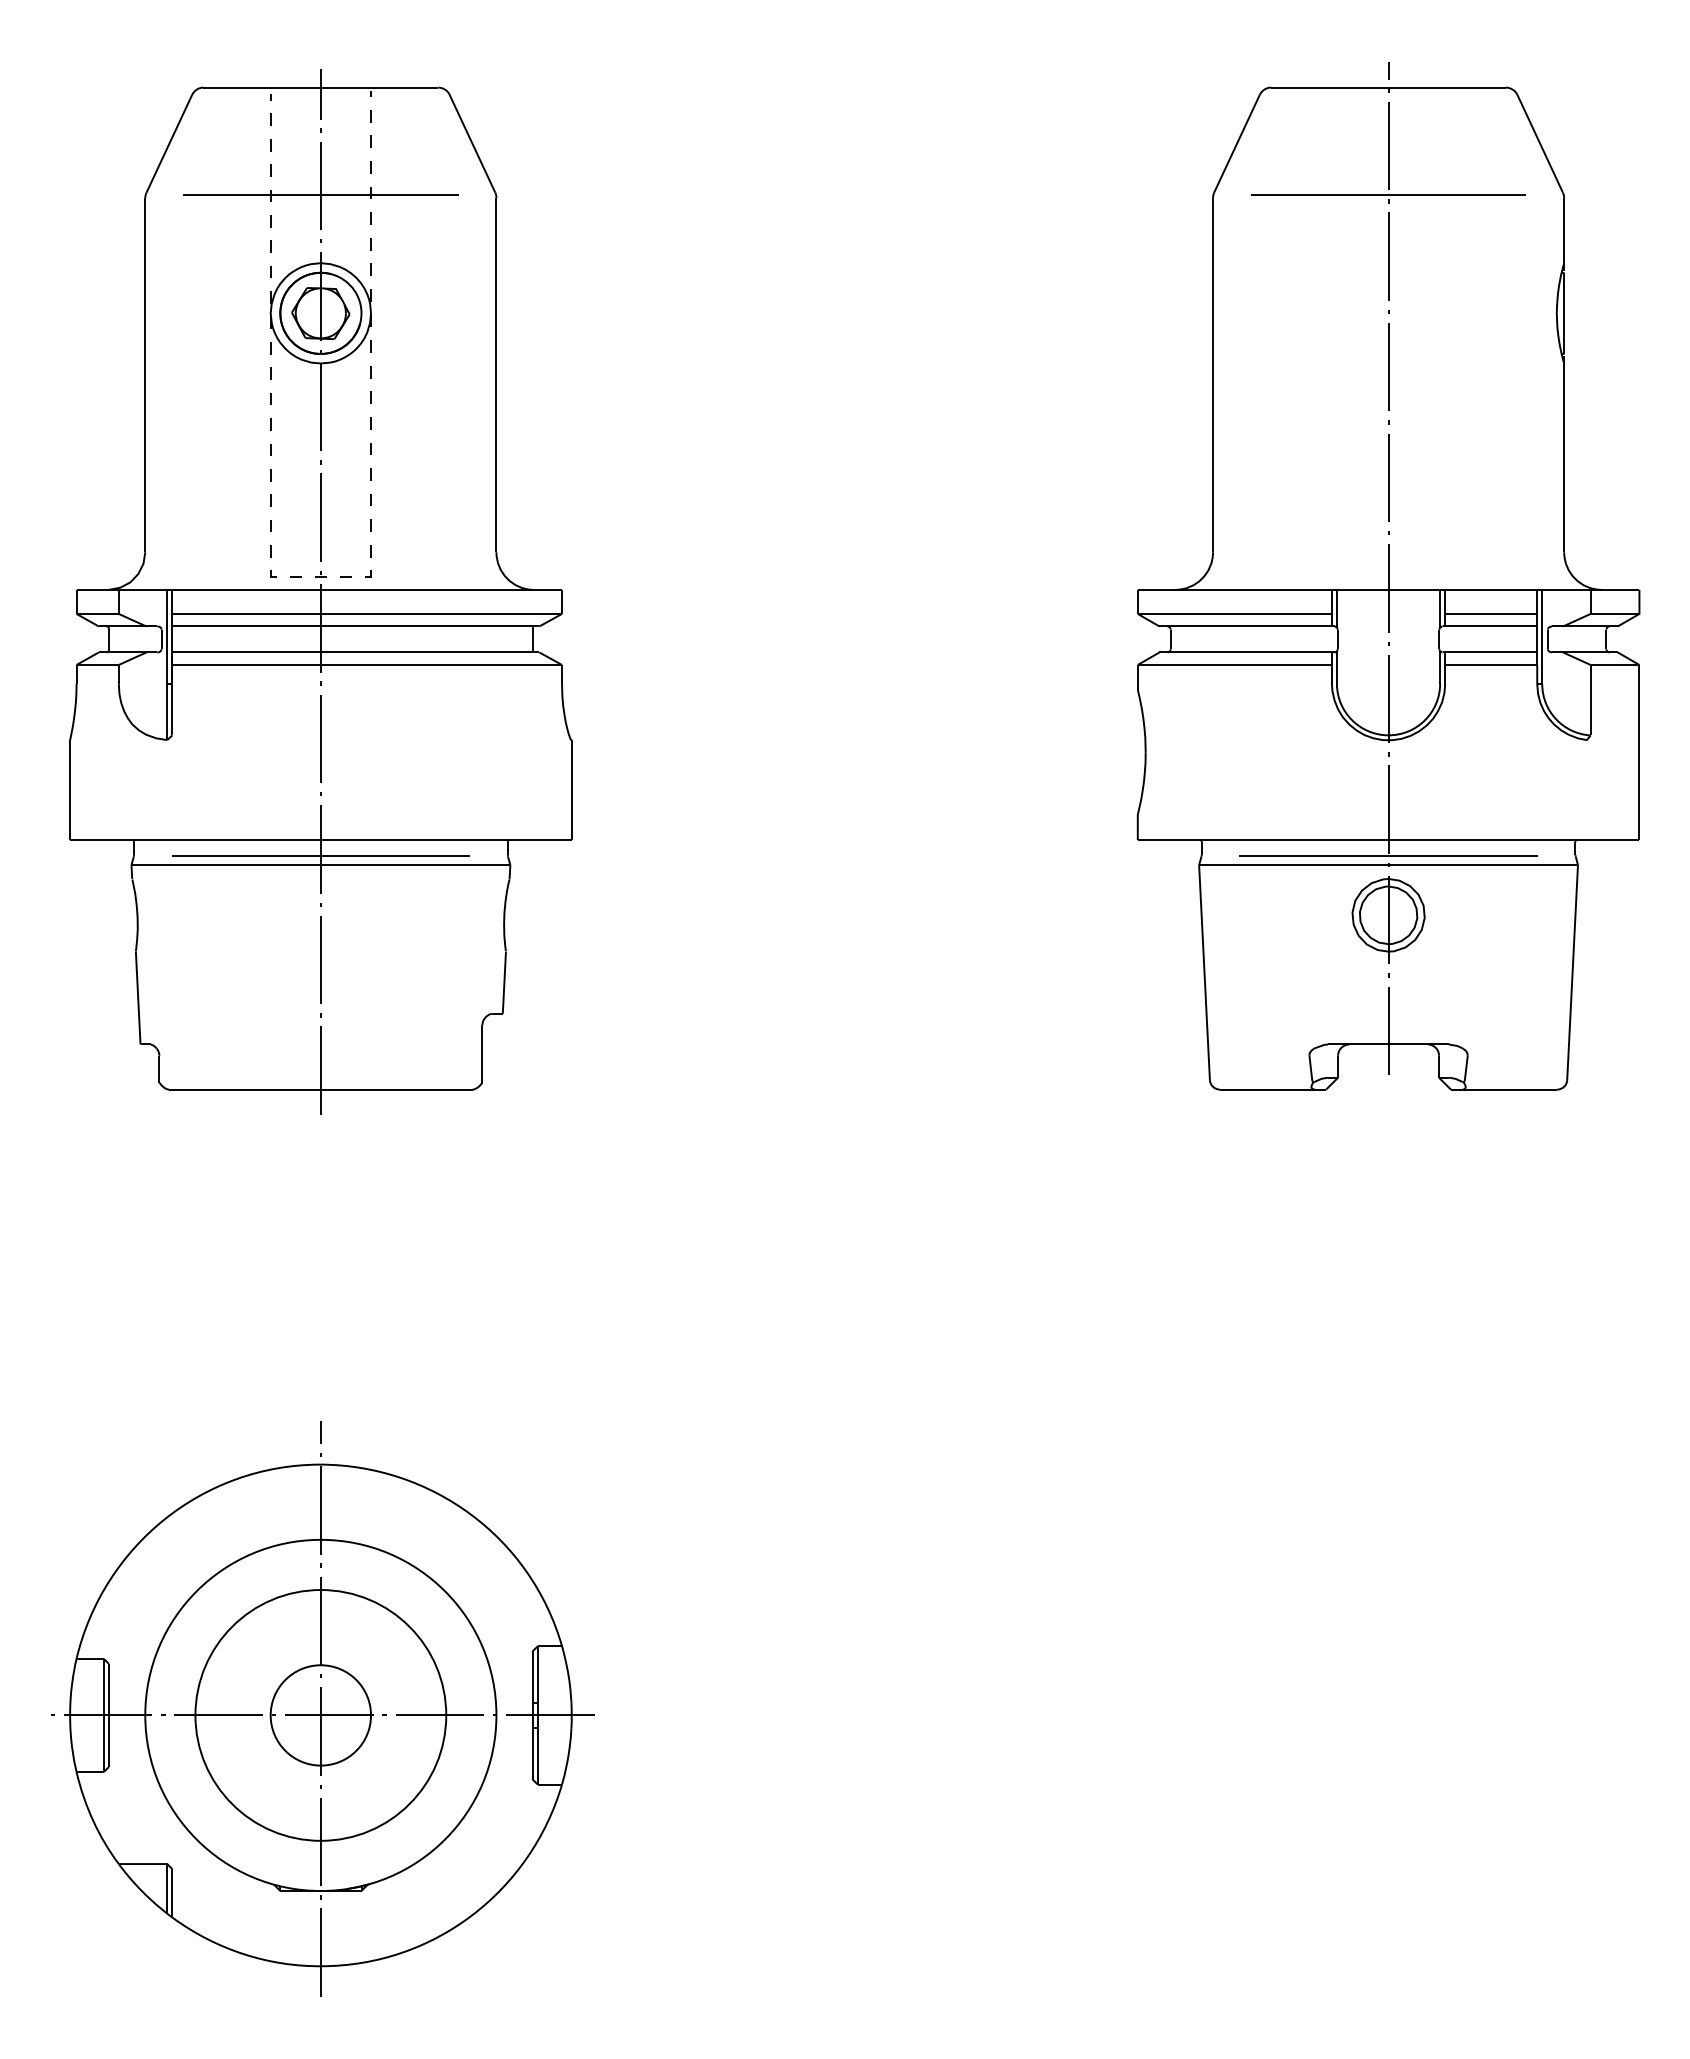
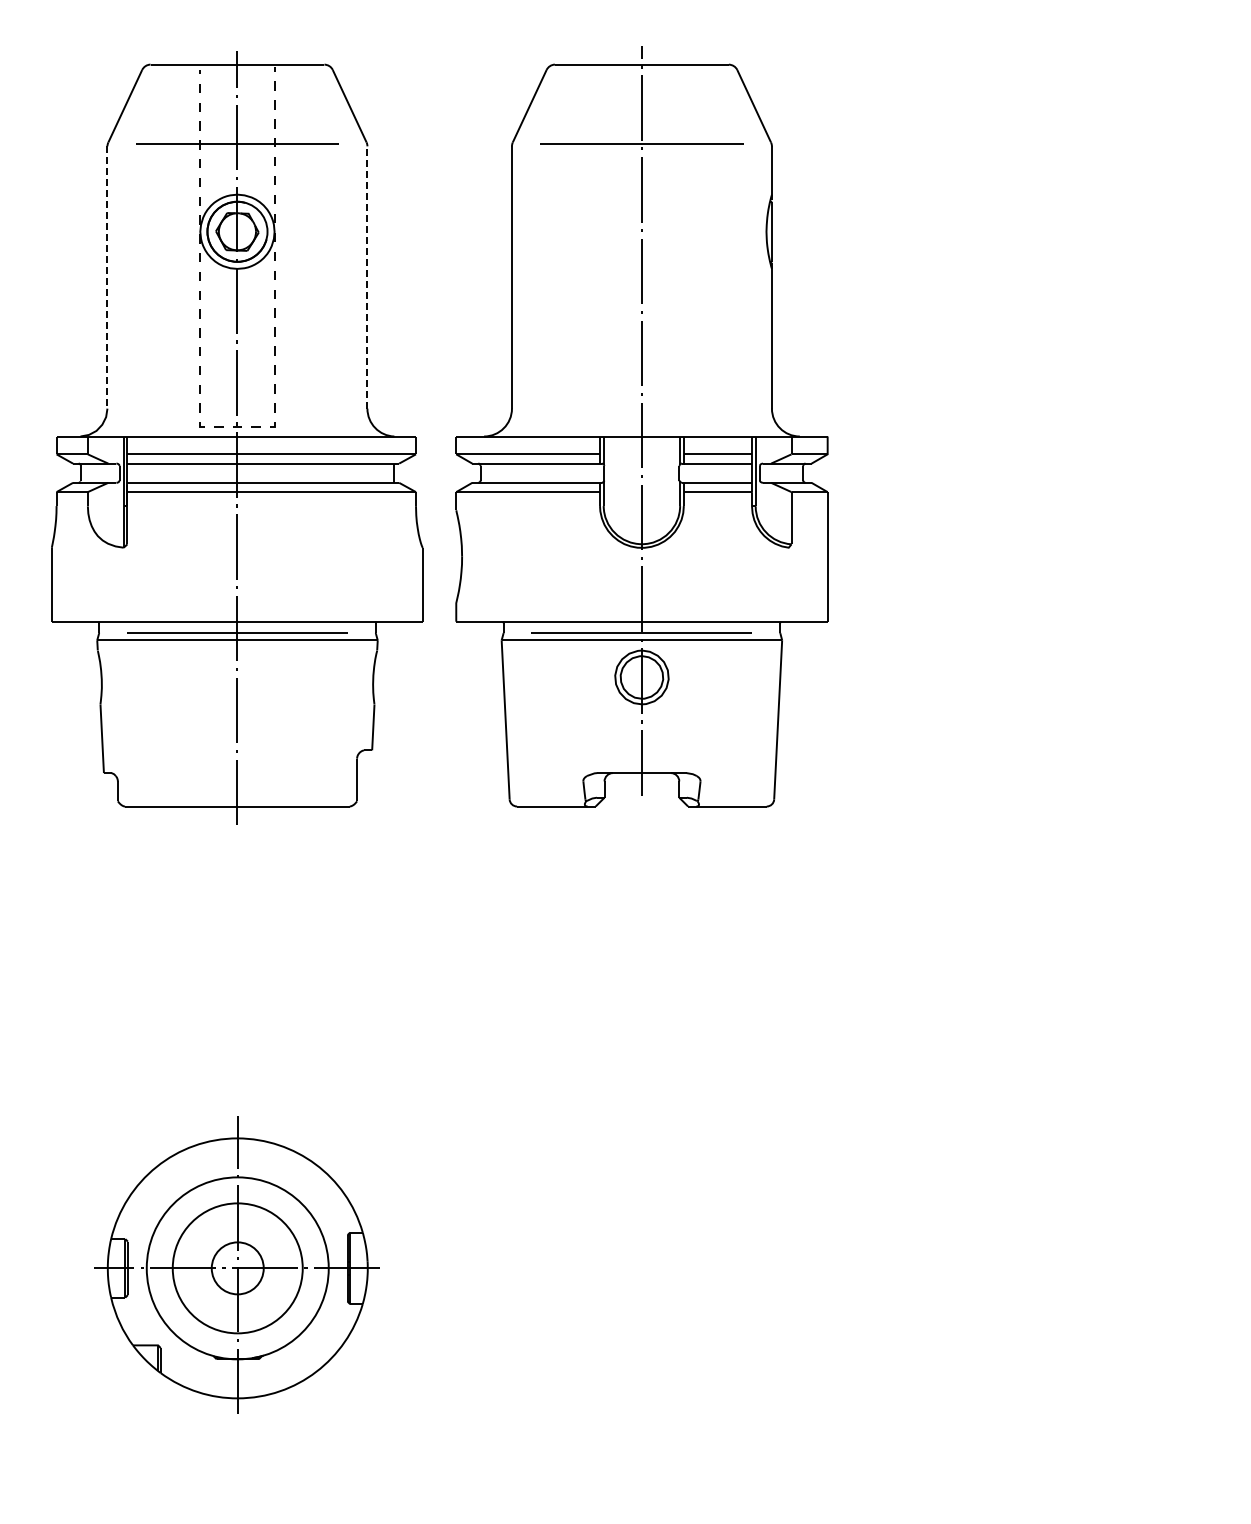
line: (496, 375) -> (367, 277), solid -> dashed
line: (145, 376) -> (107, 278), solid -> dashed
part: (1387, 576) -> (641, 426), moved
part: (322, 1708) -> (238, 1264), size x0.7

